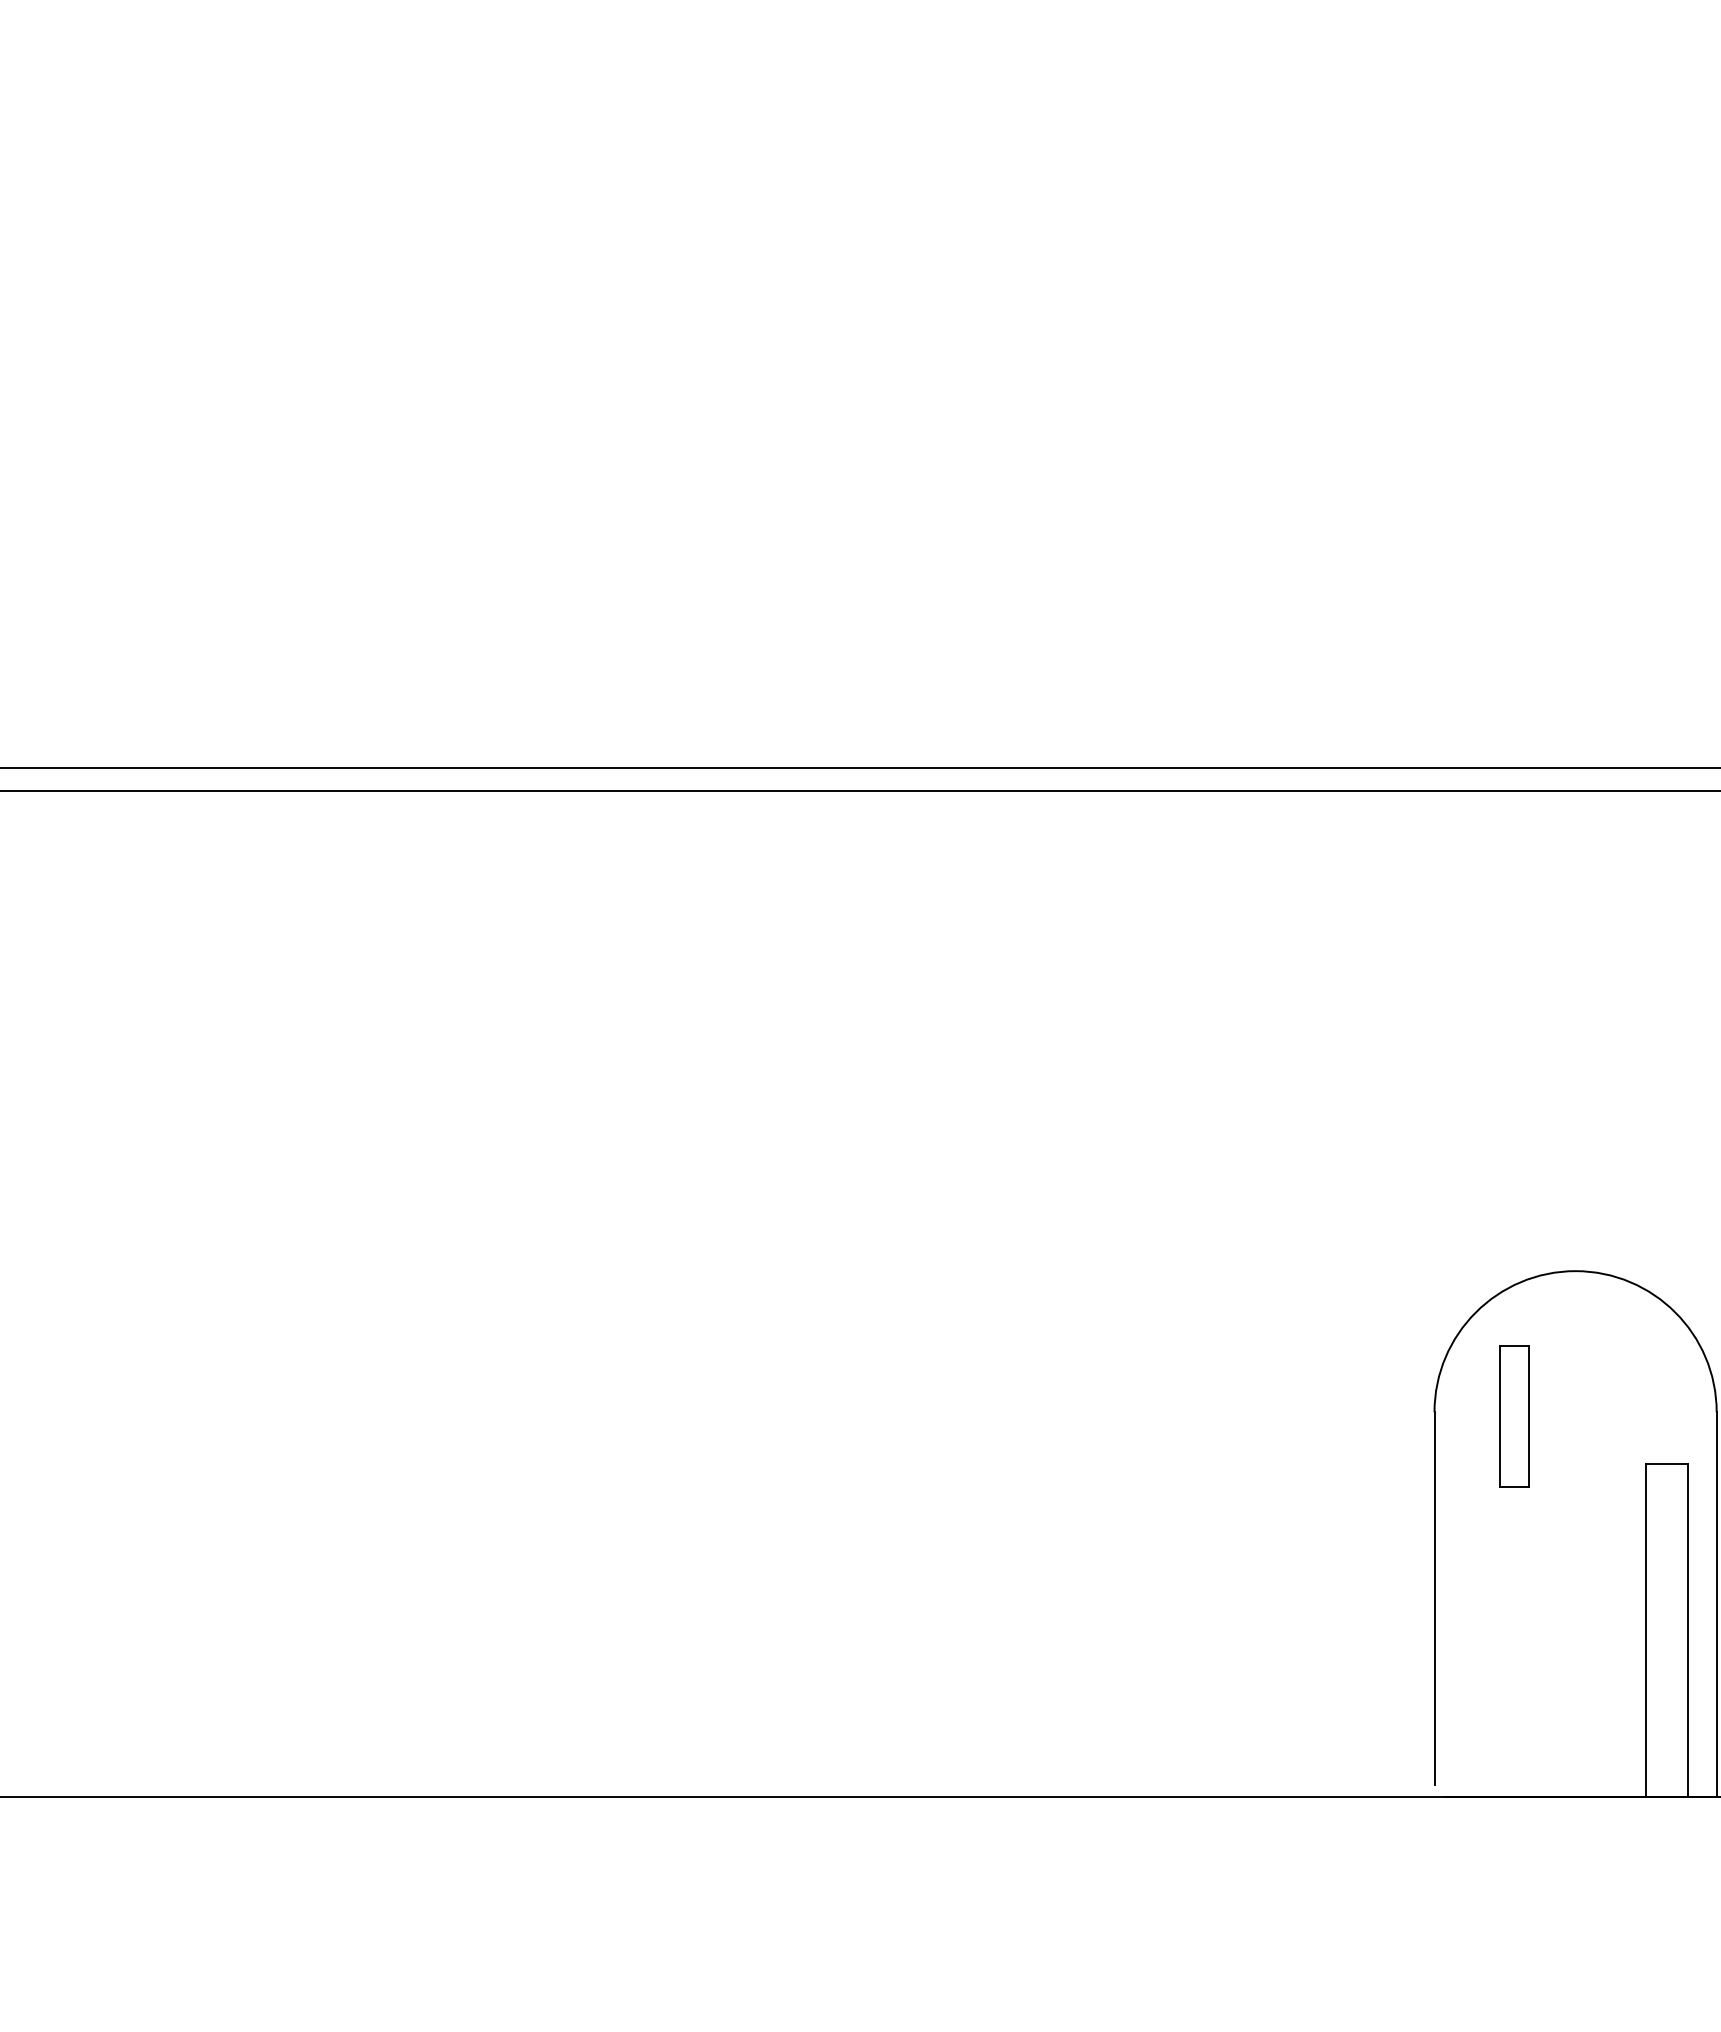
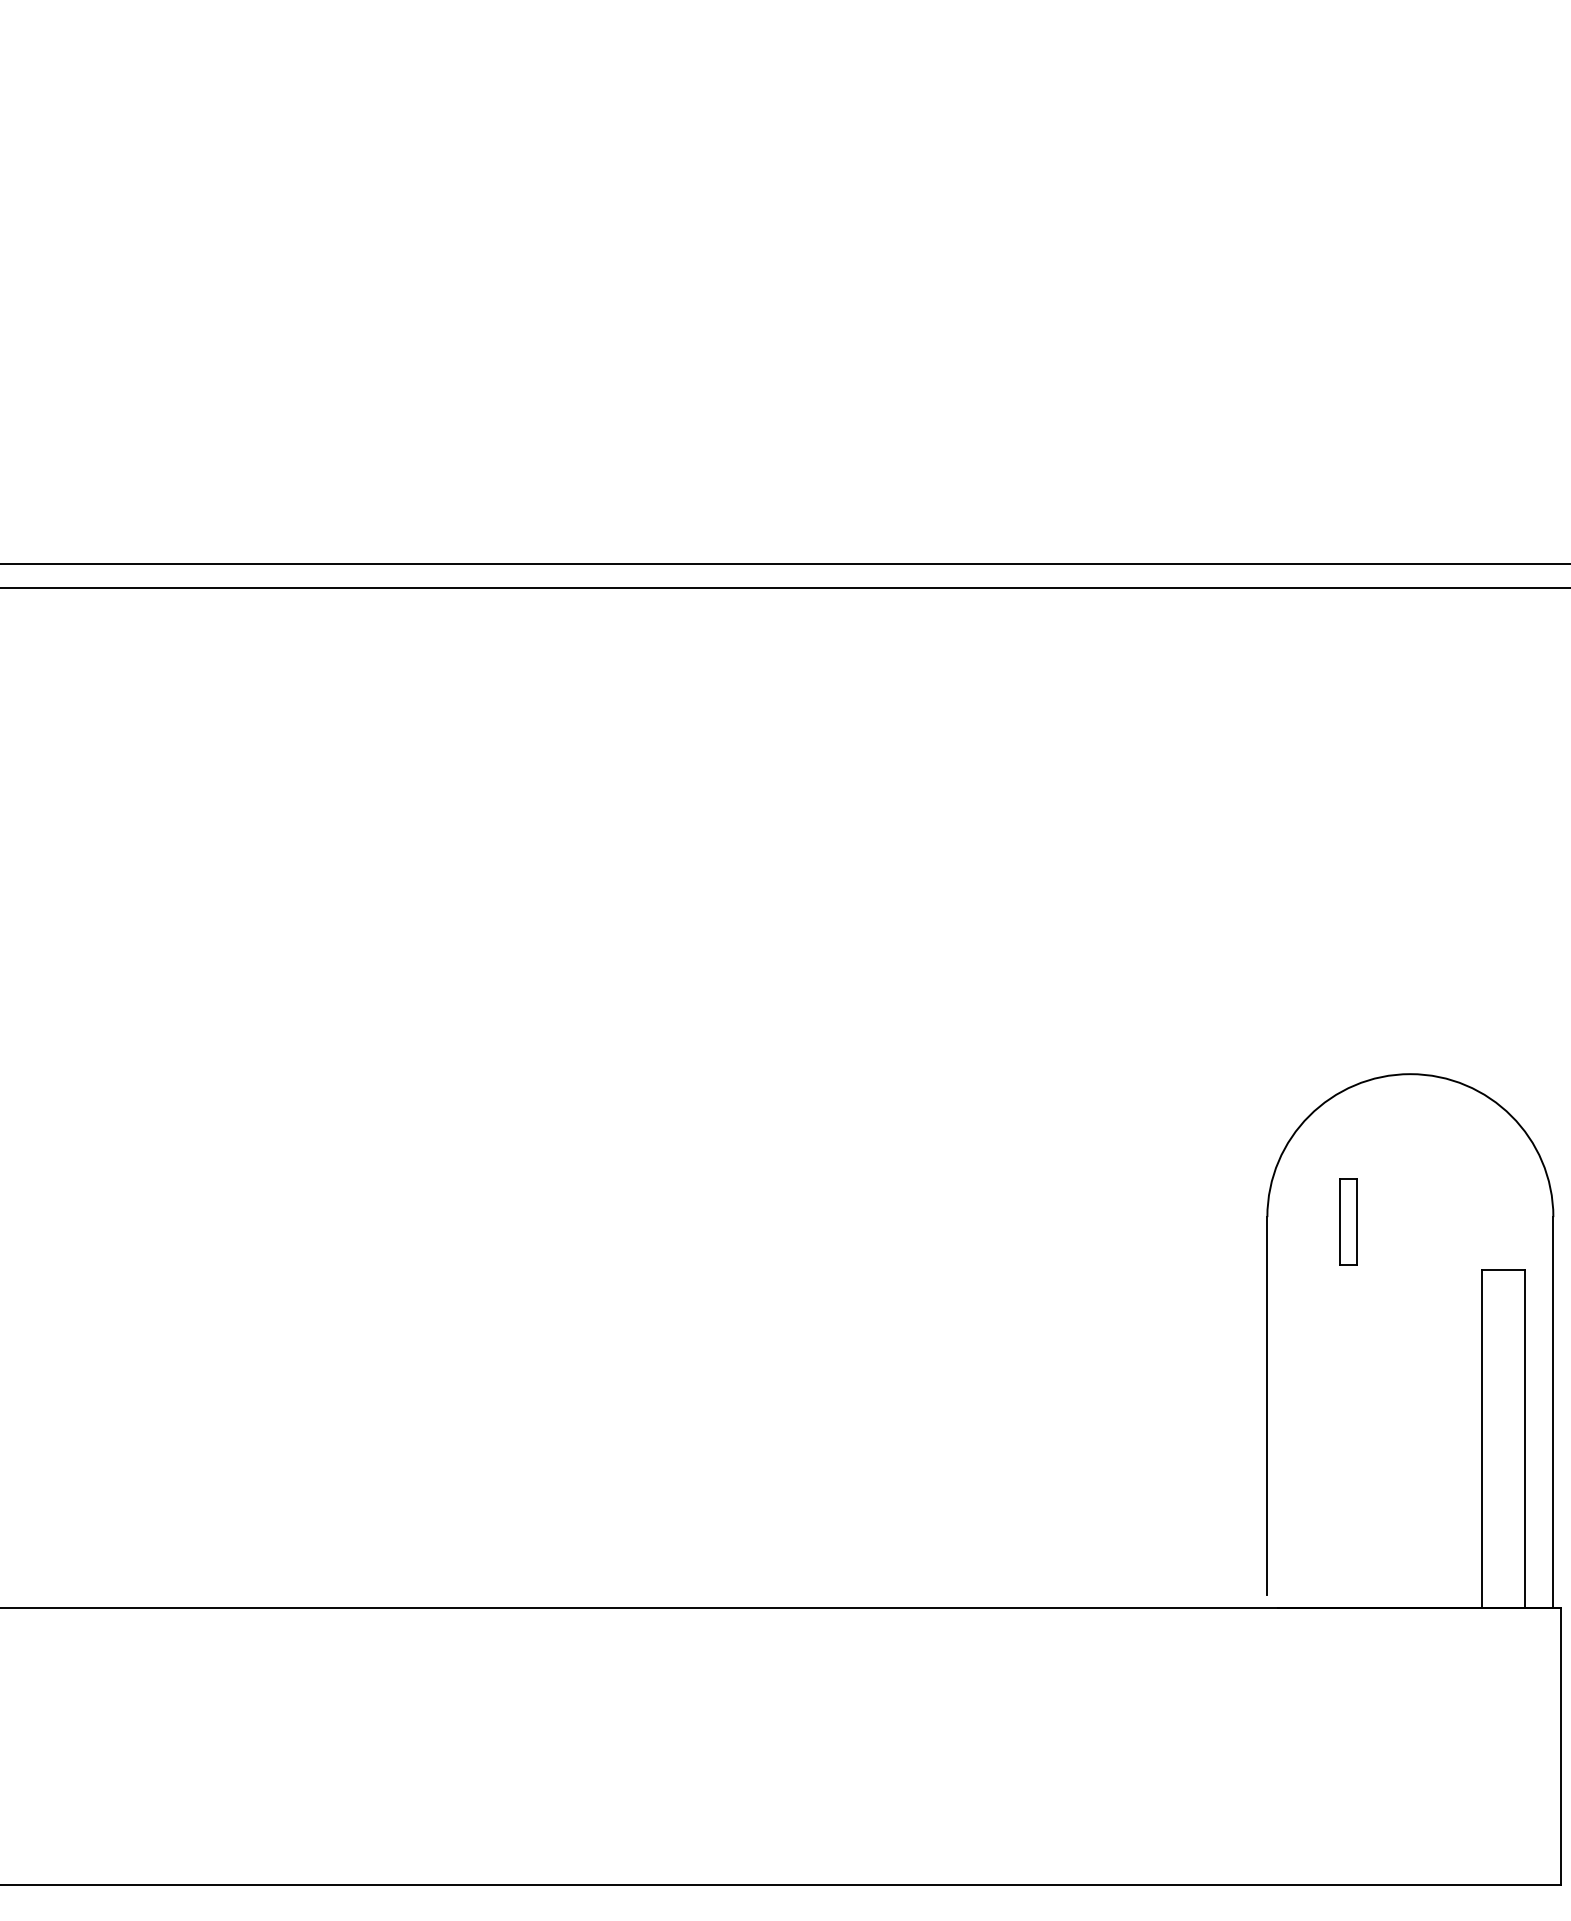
part: (1514, 1416) -> (1348, 1221), size x0.6

